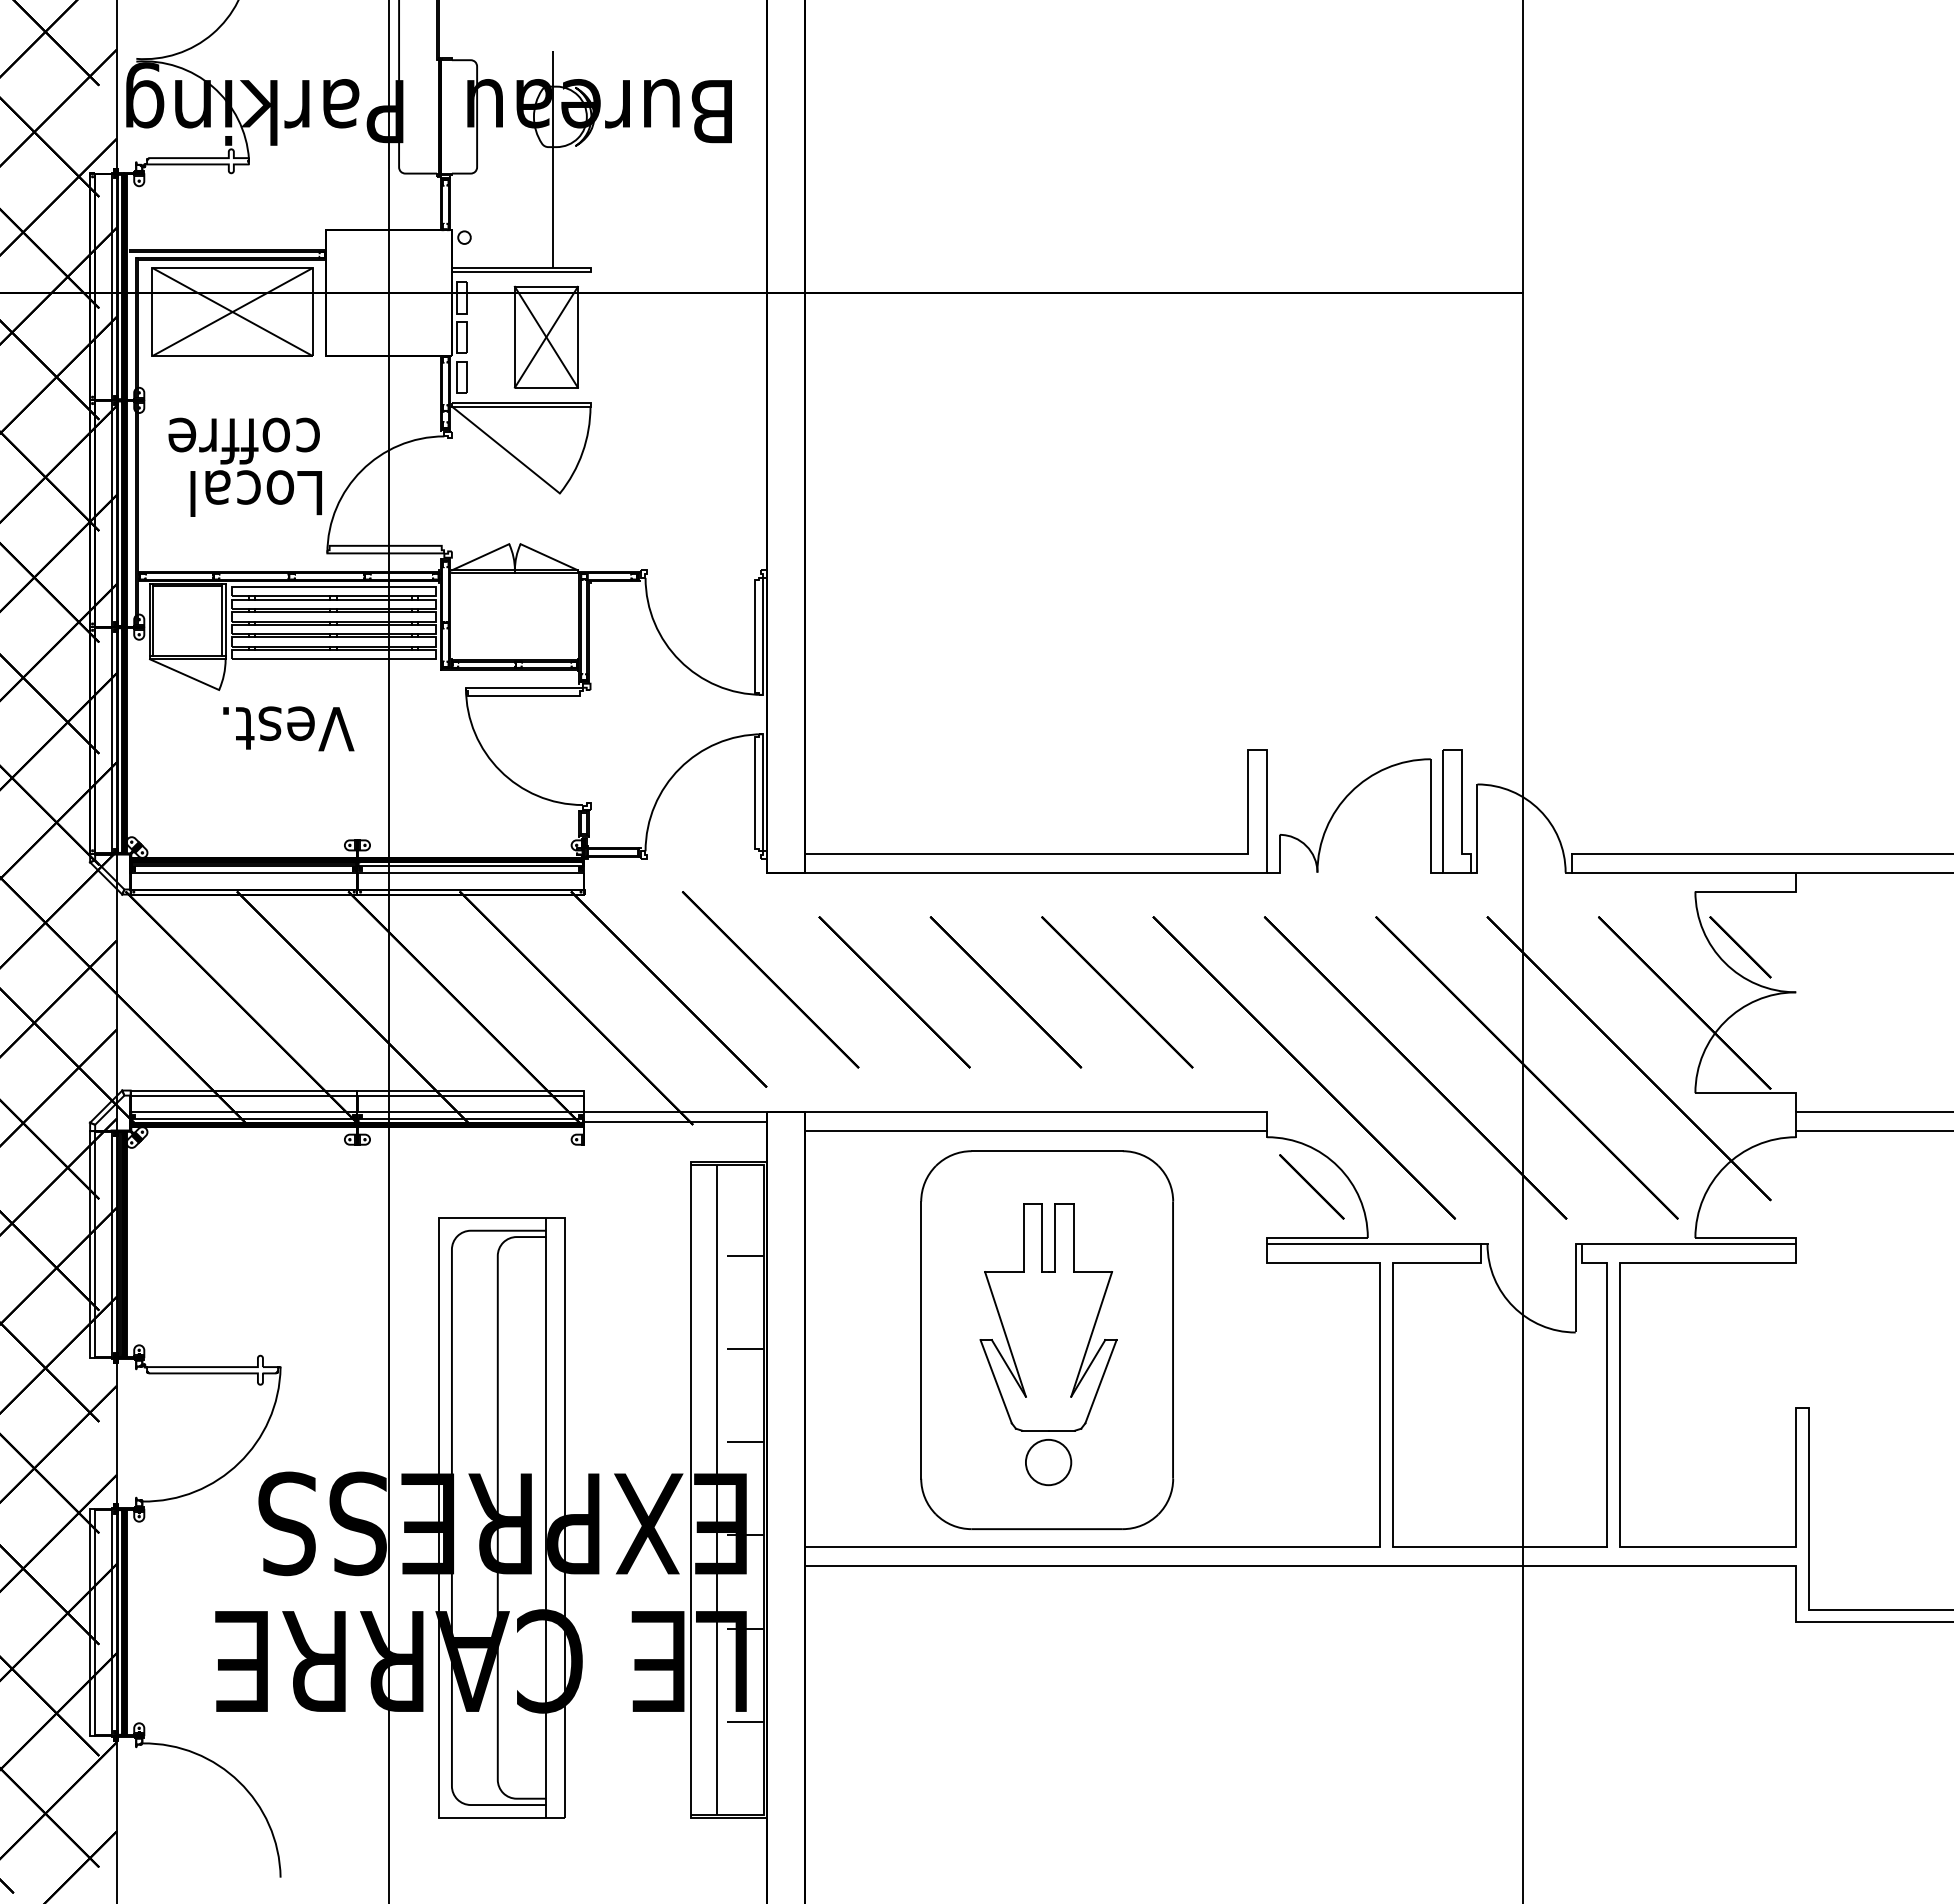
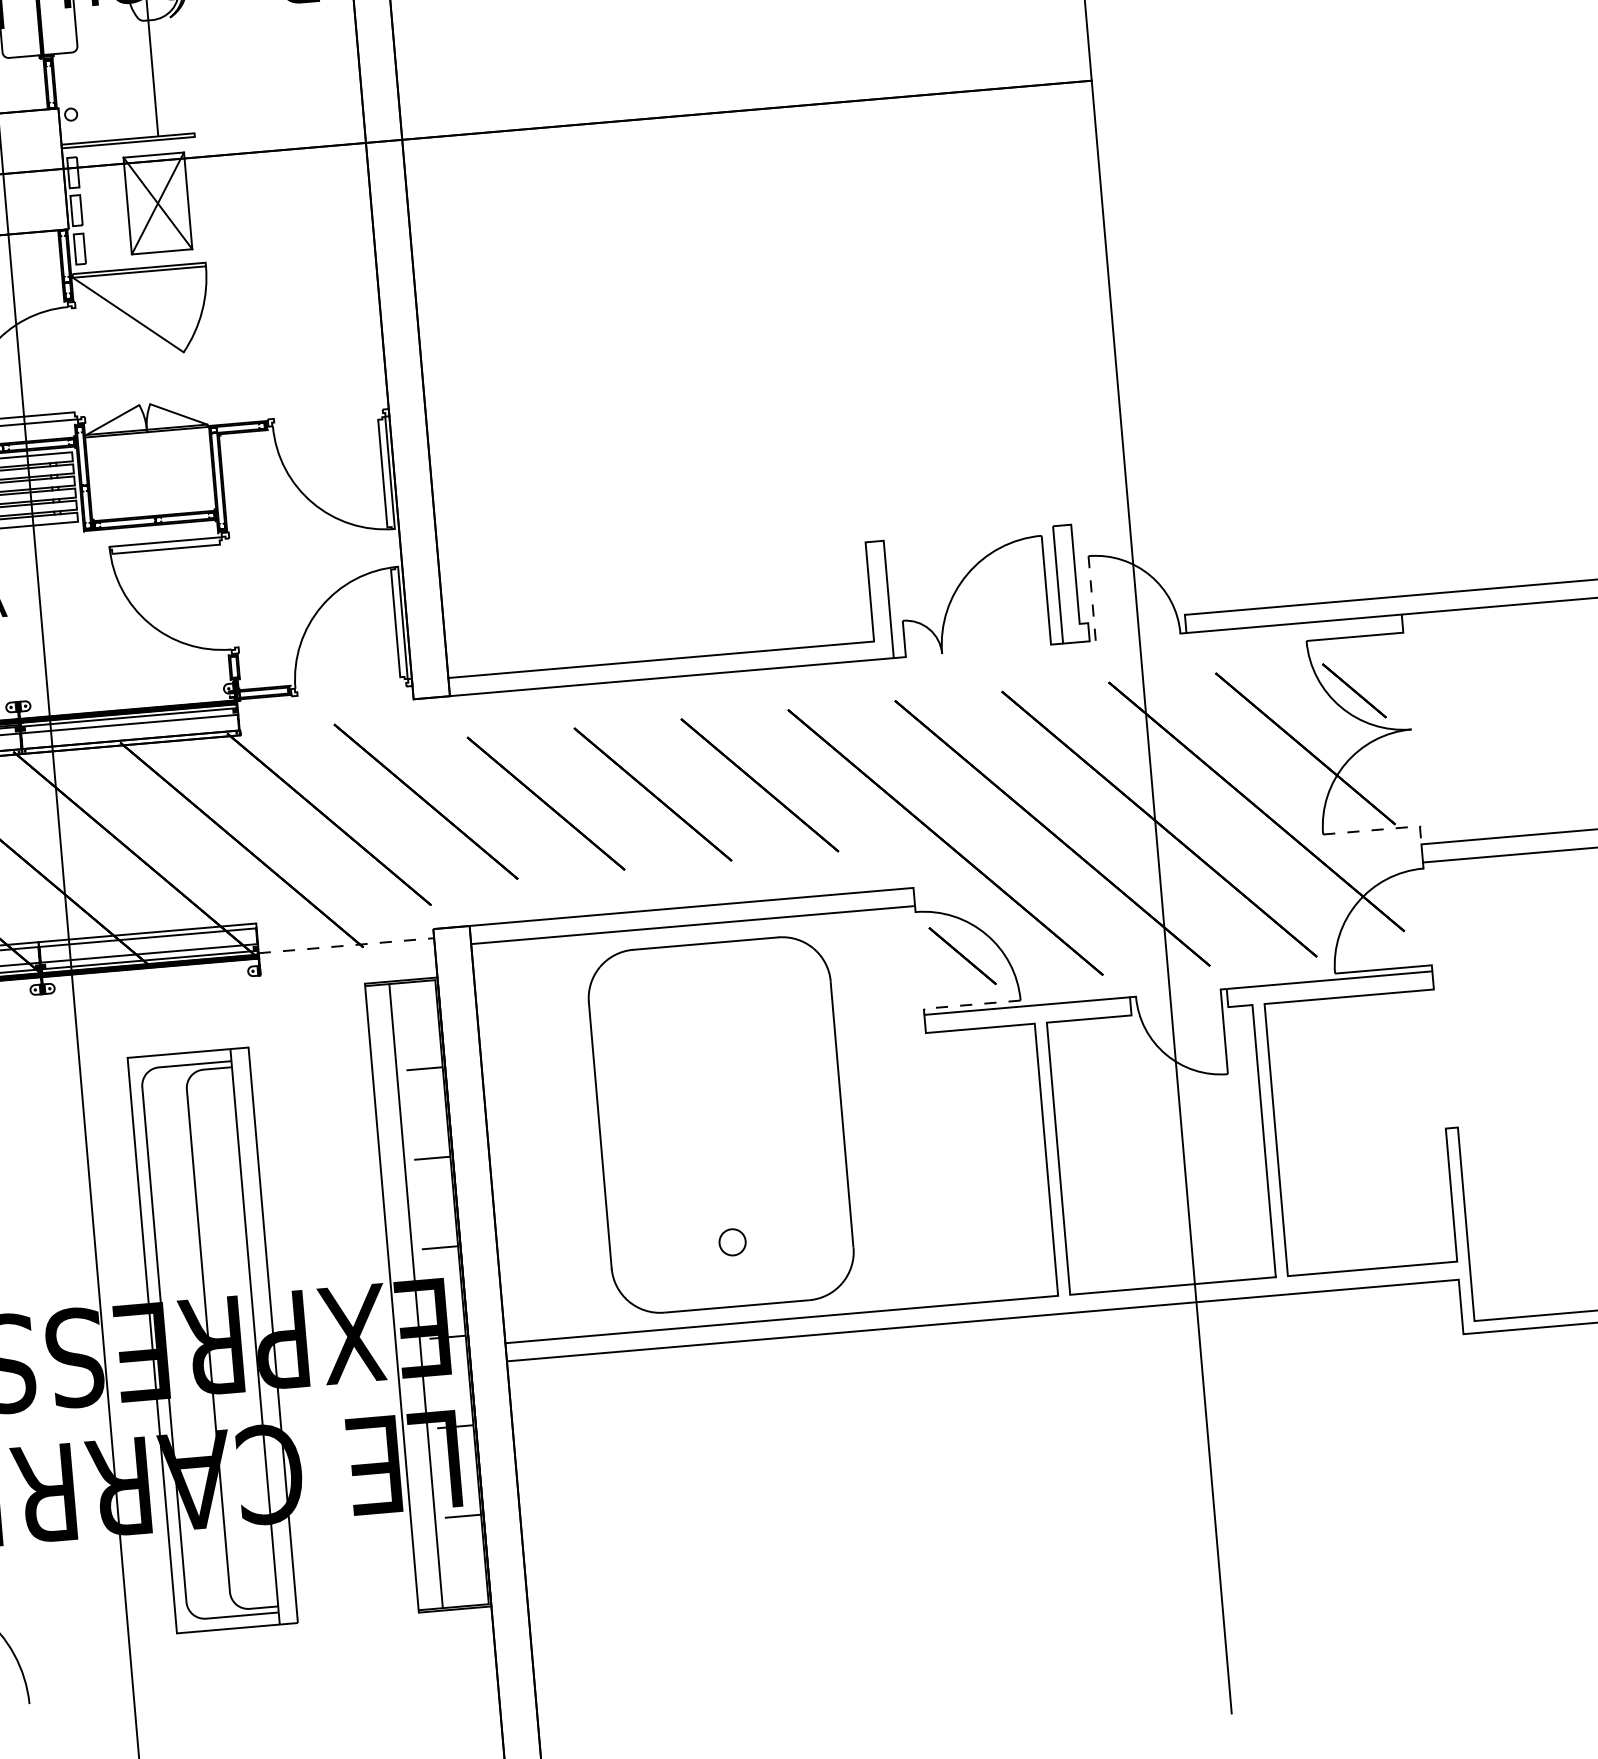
line: (1477, 833) -> (1092, 603), solid -> dashed
line: (1756, 1093) -> (1381, 829), solid -> dashed
line: (675, 1112) -> (345, 937), removed
line: (676, 1121) -> (347, 945), solid -> dashed
line: (1312, 1238) -> (967, 1005), solid -> dashed
part: (1048, 1317) -> (720, 1103), removed
circle: (1048, 1462) -> (732, 1242), size x0.6

